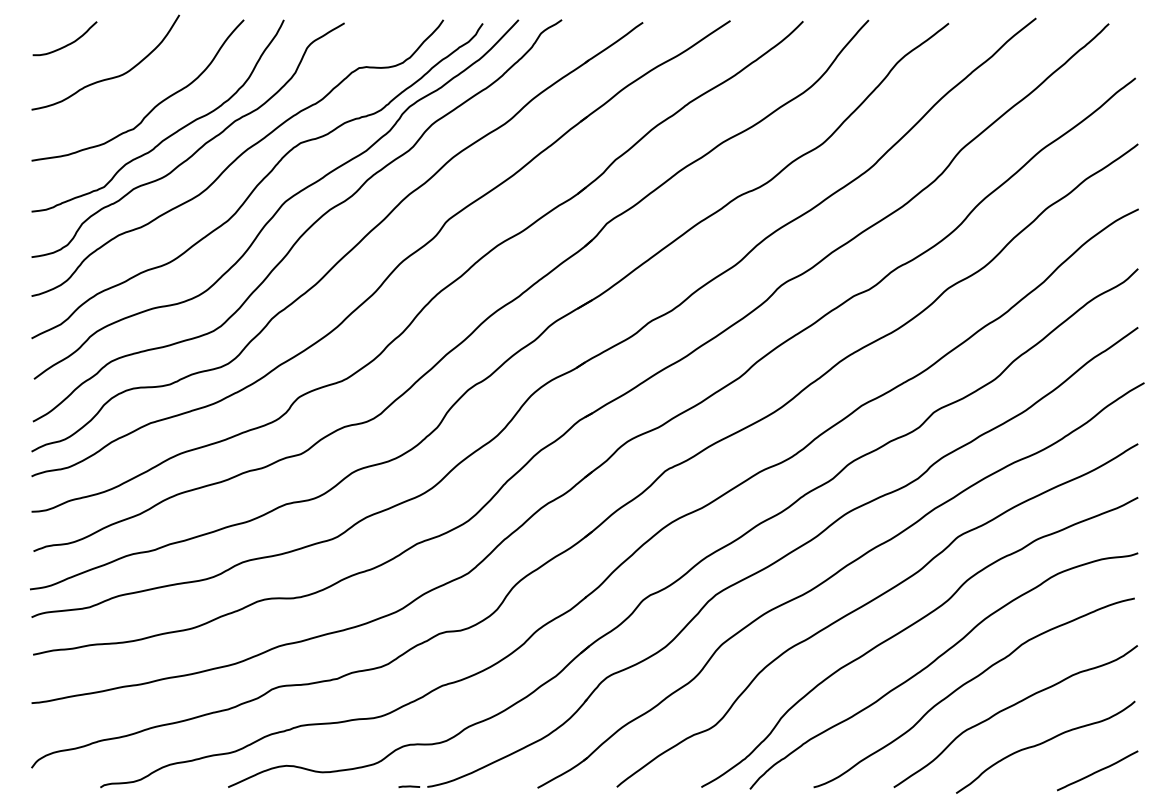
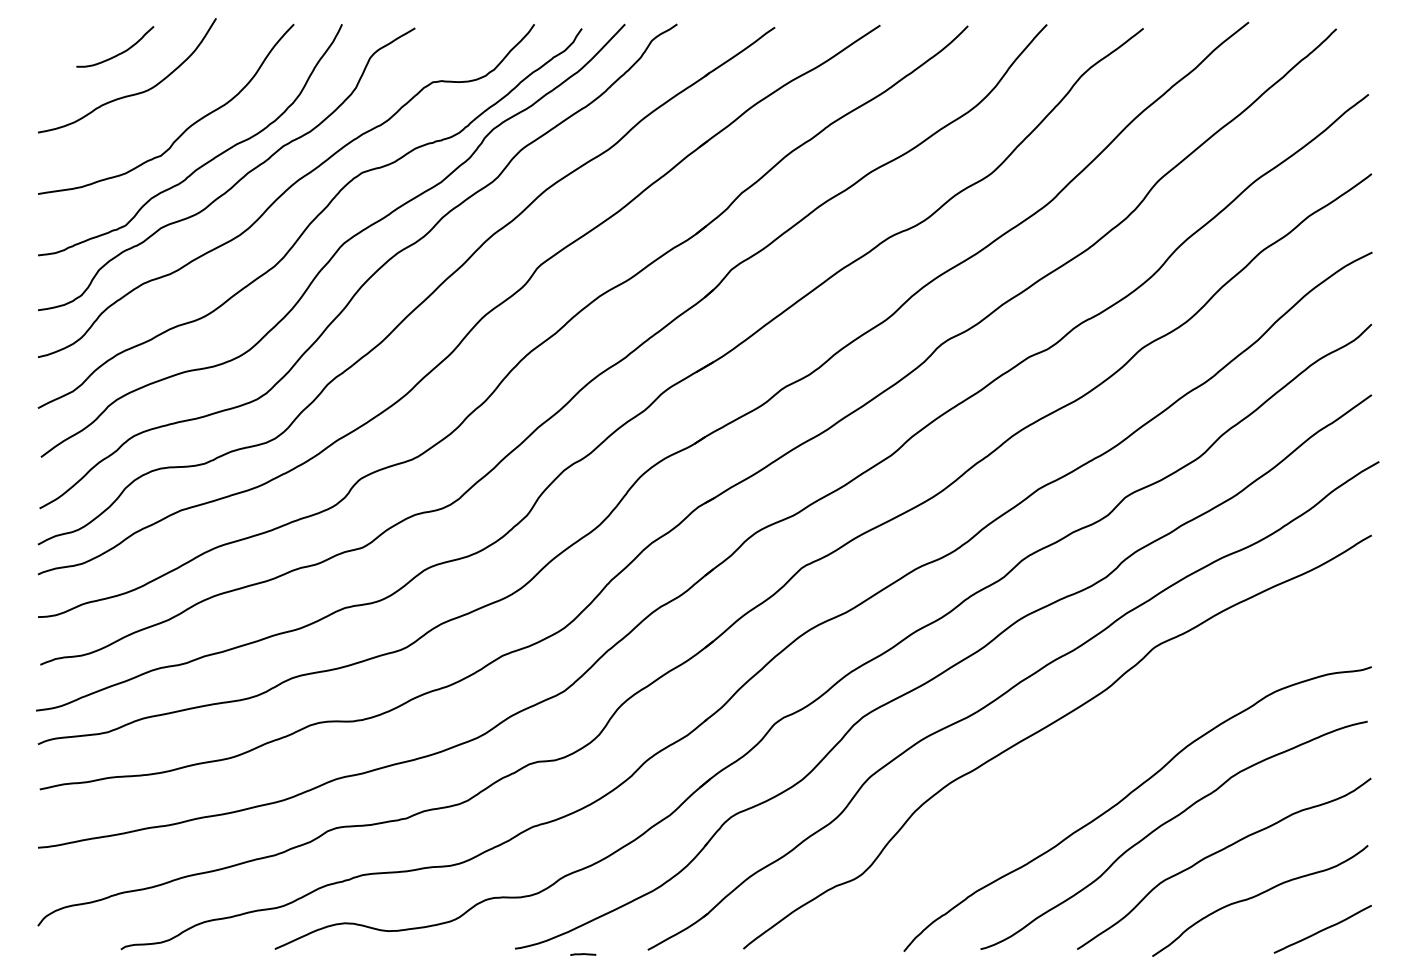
curve: (67, 44) -> (118, 53), moved
curve: (909, 627) -> (1096, 756), removed
line: (409, 786) -> (583, 954), moved

